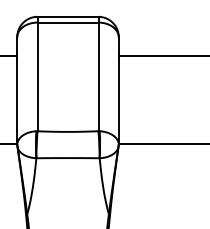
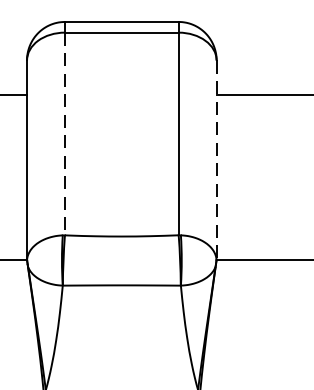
line: (37, 77) -> (64, 135), solid -> dashed
line: (118, 91) -> (215, 161), solid -> dashed

